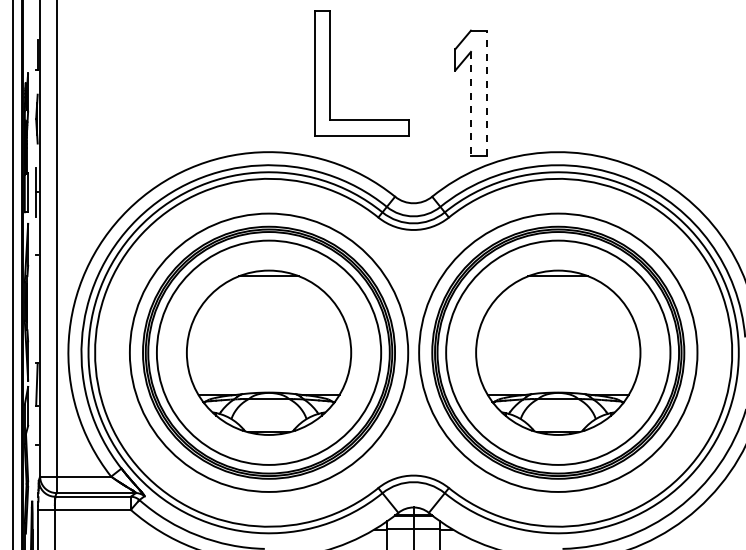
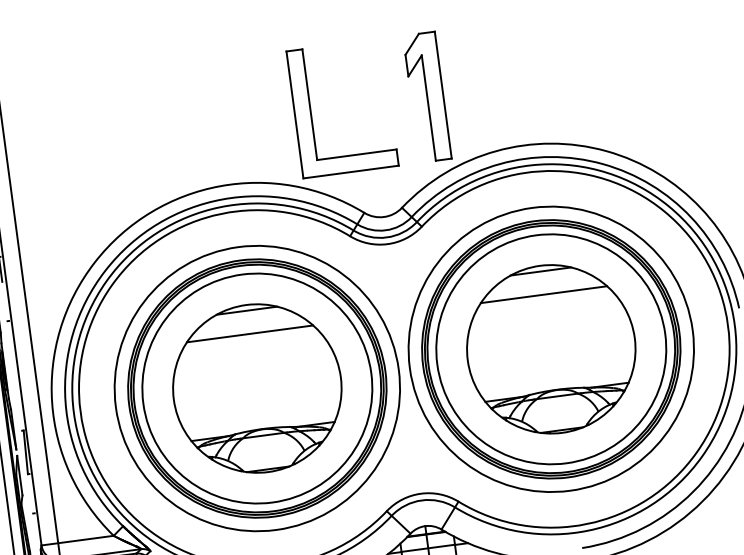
part: (330, 73) -> (311, 113), moved
line: (486, 92) -> (443, 94), dashed -> solid
line: (470, 103) -> (428, 107), dashed -> solid
line: (268, 299) -> (249, 334), added
line: (558, 299) -> (544, 295), added

